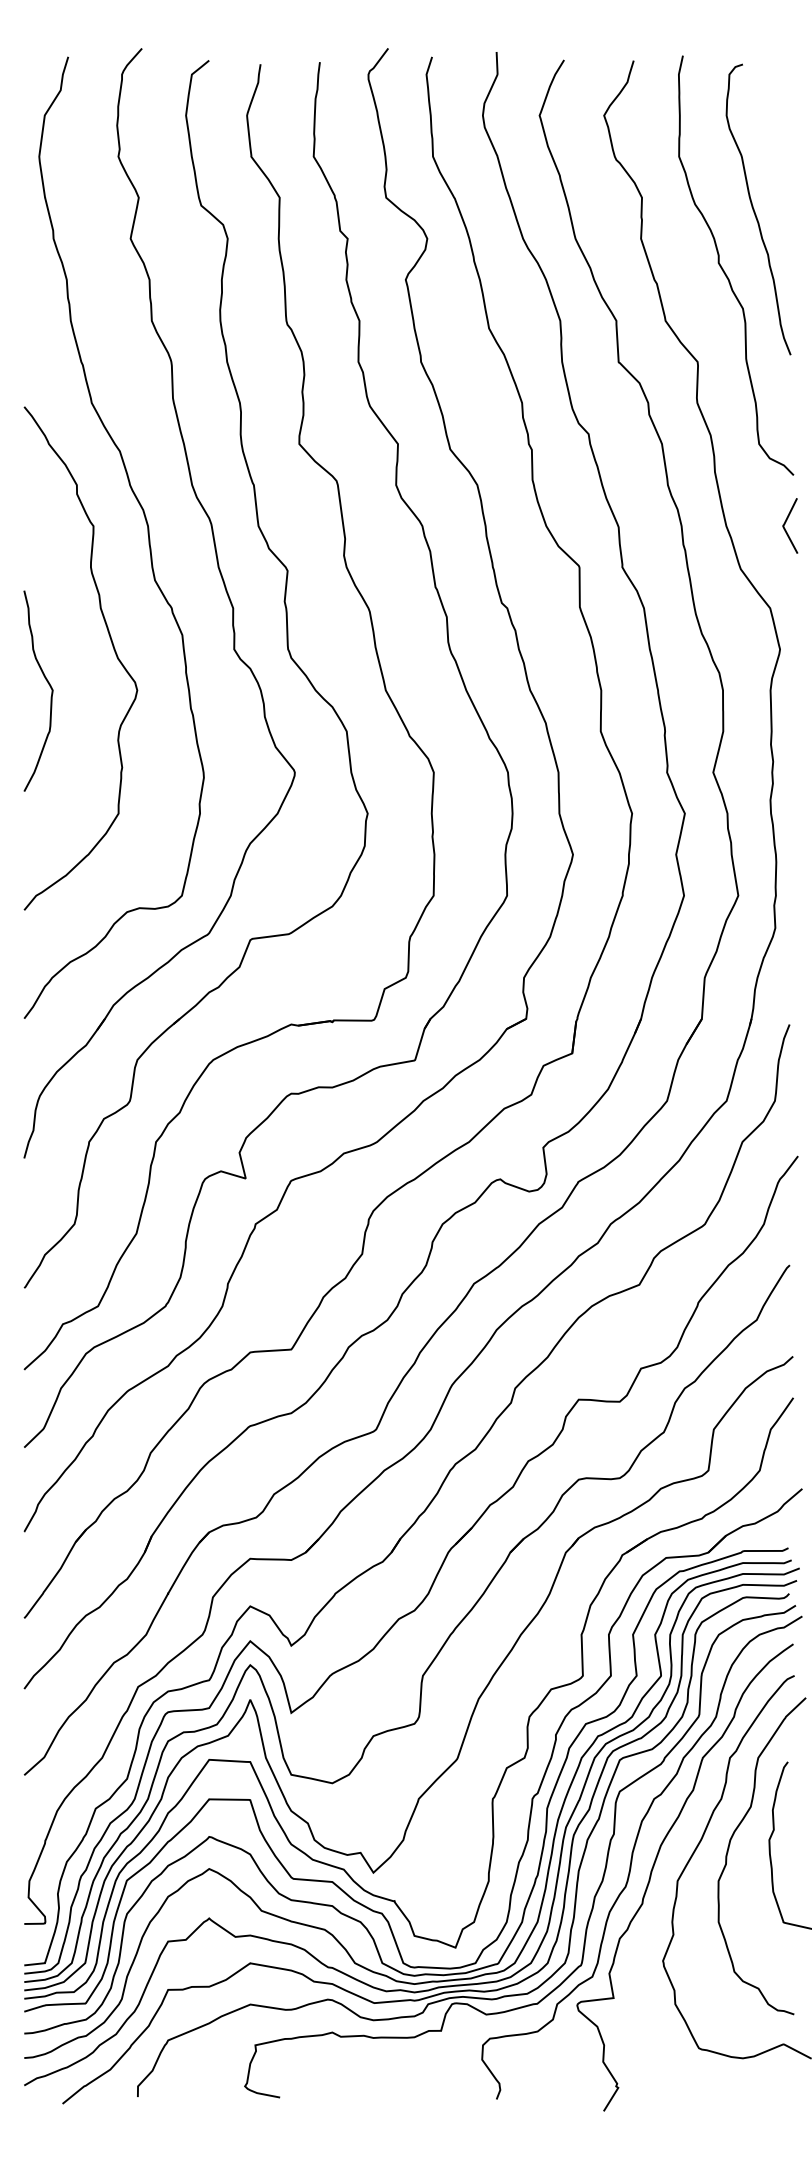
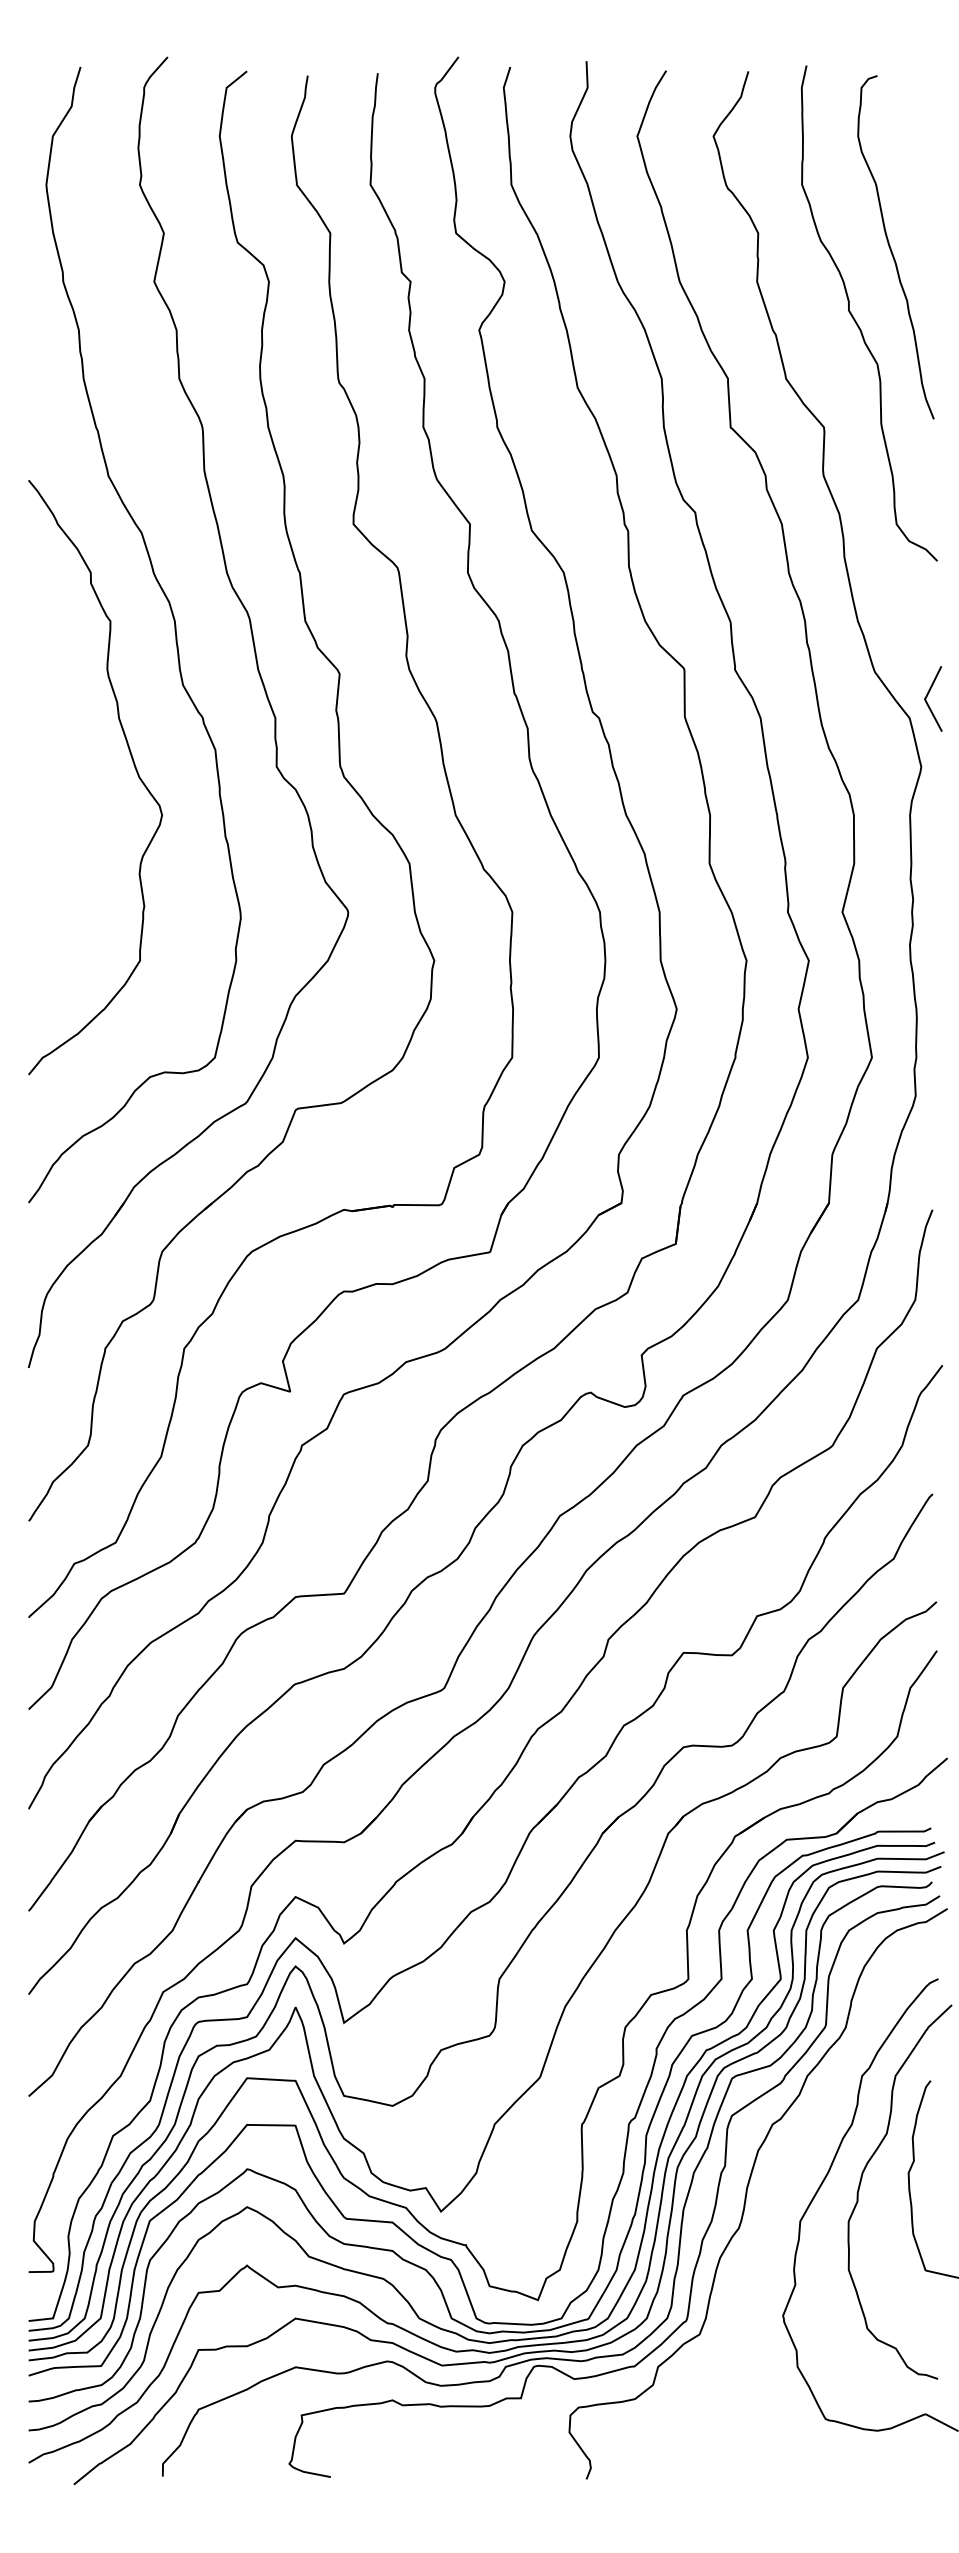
curve: (786, 523) -> (928, 695), moved
curve: (48, 684) -> (57, 808), removed
curve: (654, 1867) -> (772, 2205), removed

